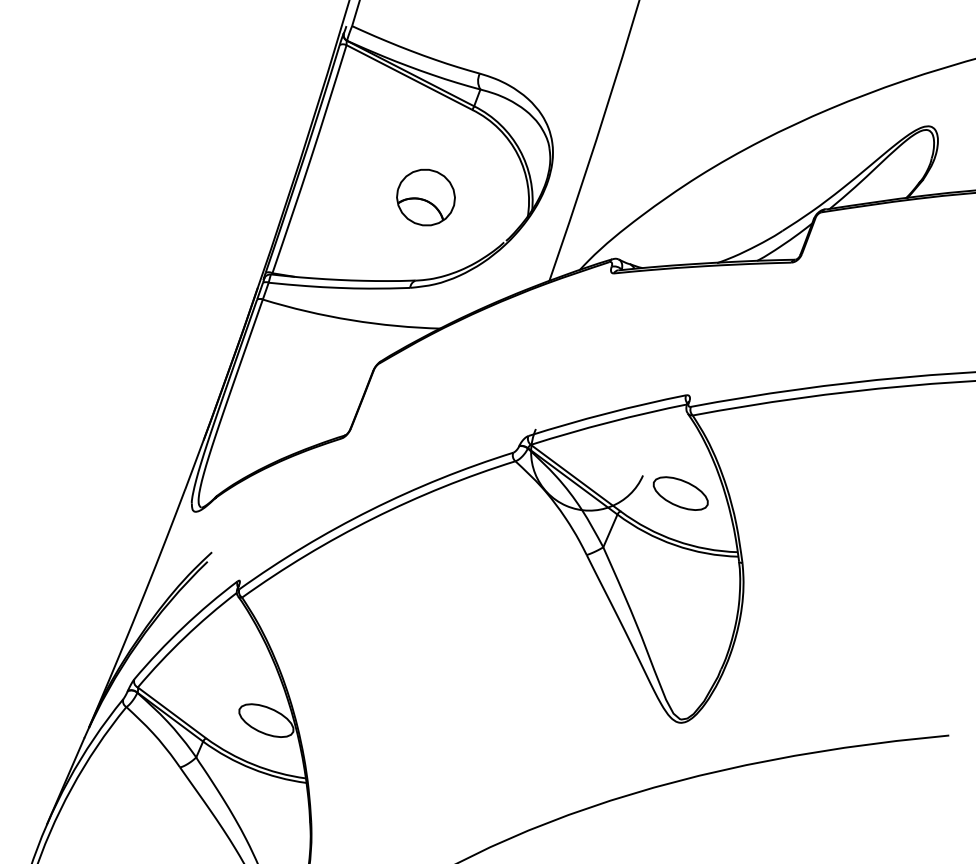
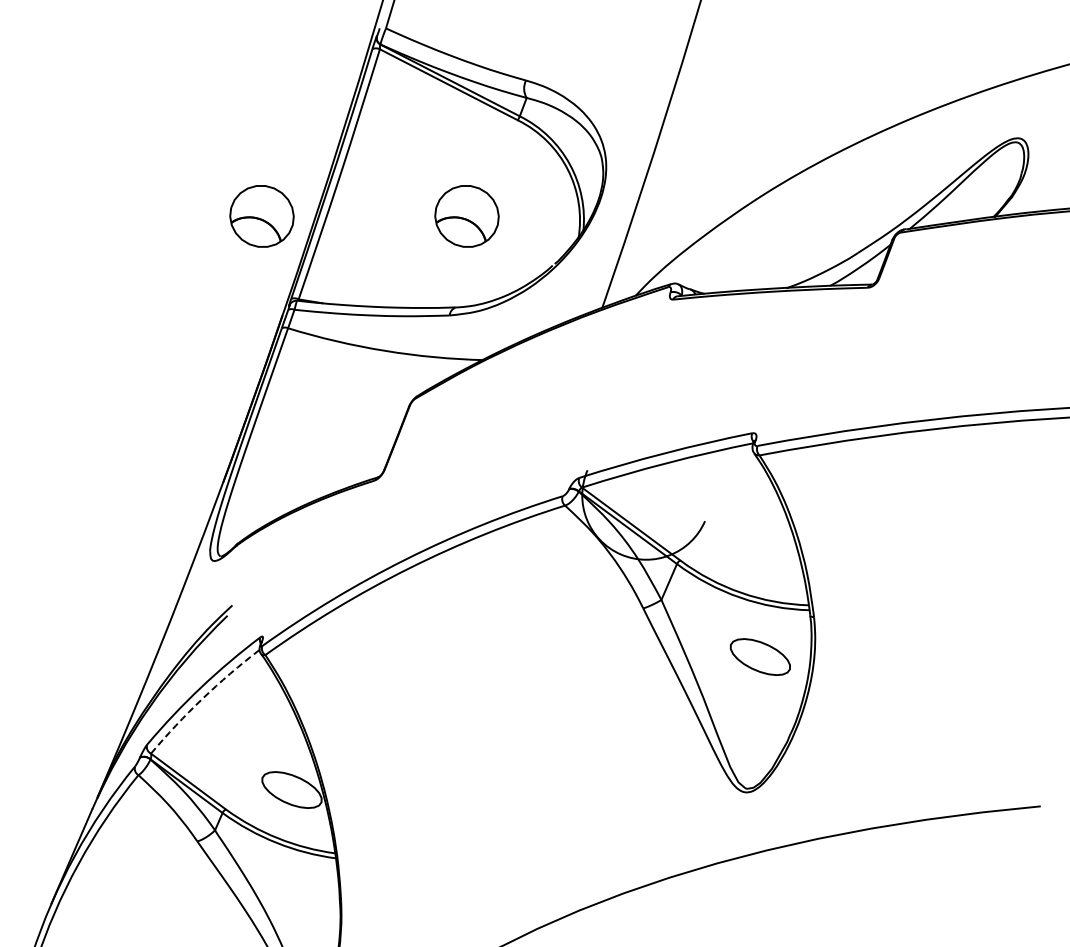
part: (238, 197) -> (261, 216), added
part: (679, 493) -> (759, 656), moved
arc: (184, 637) -> (202, 698), solid -> dashed

